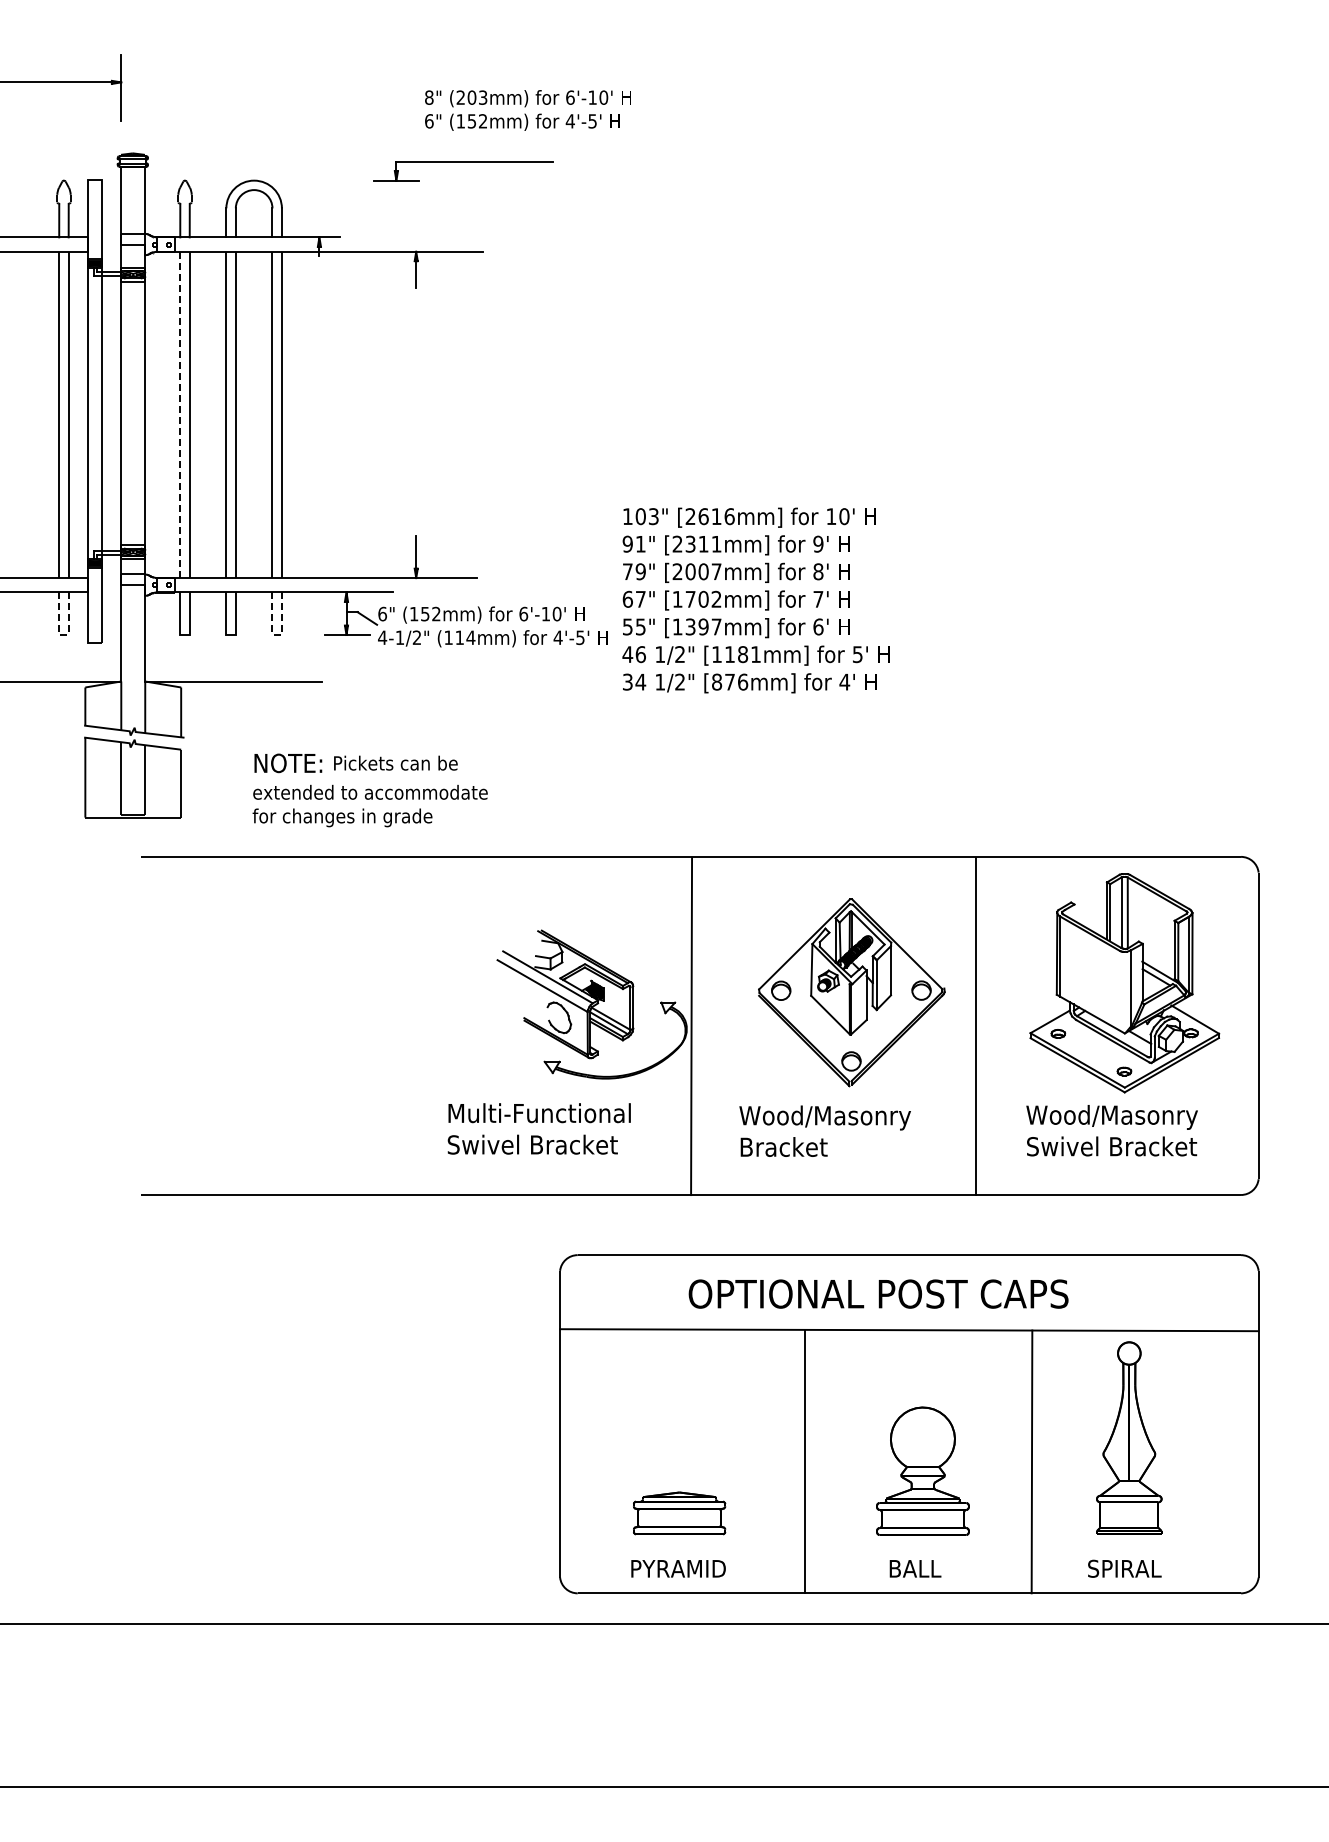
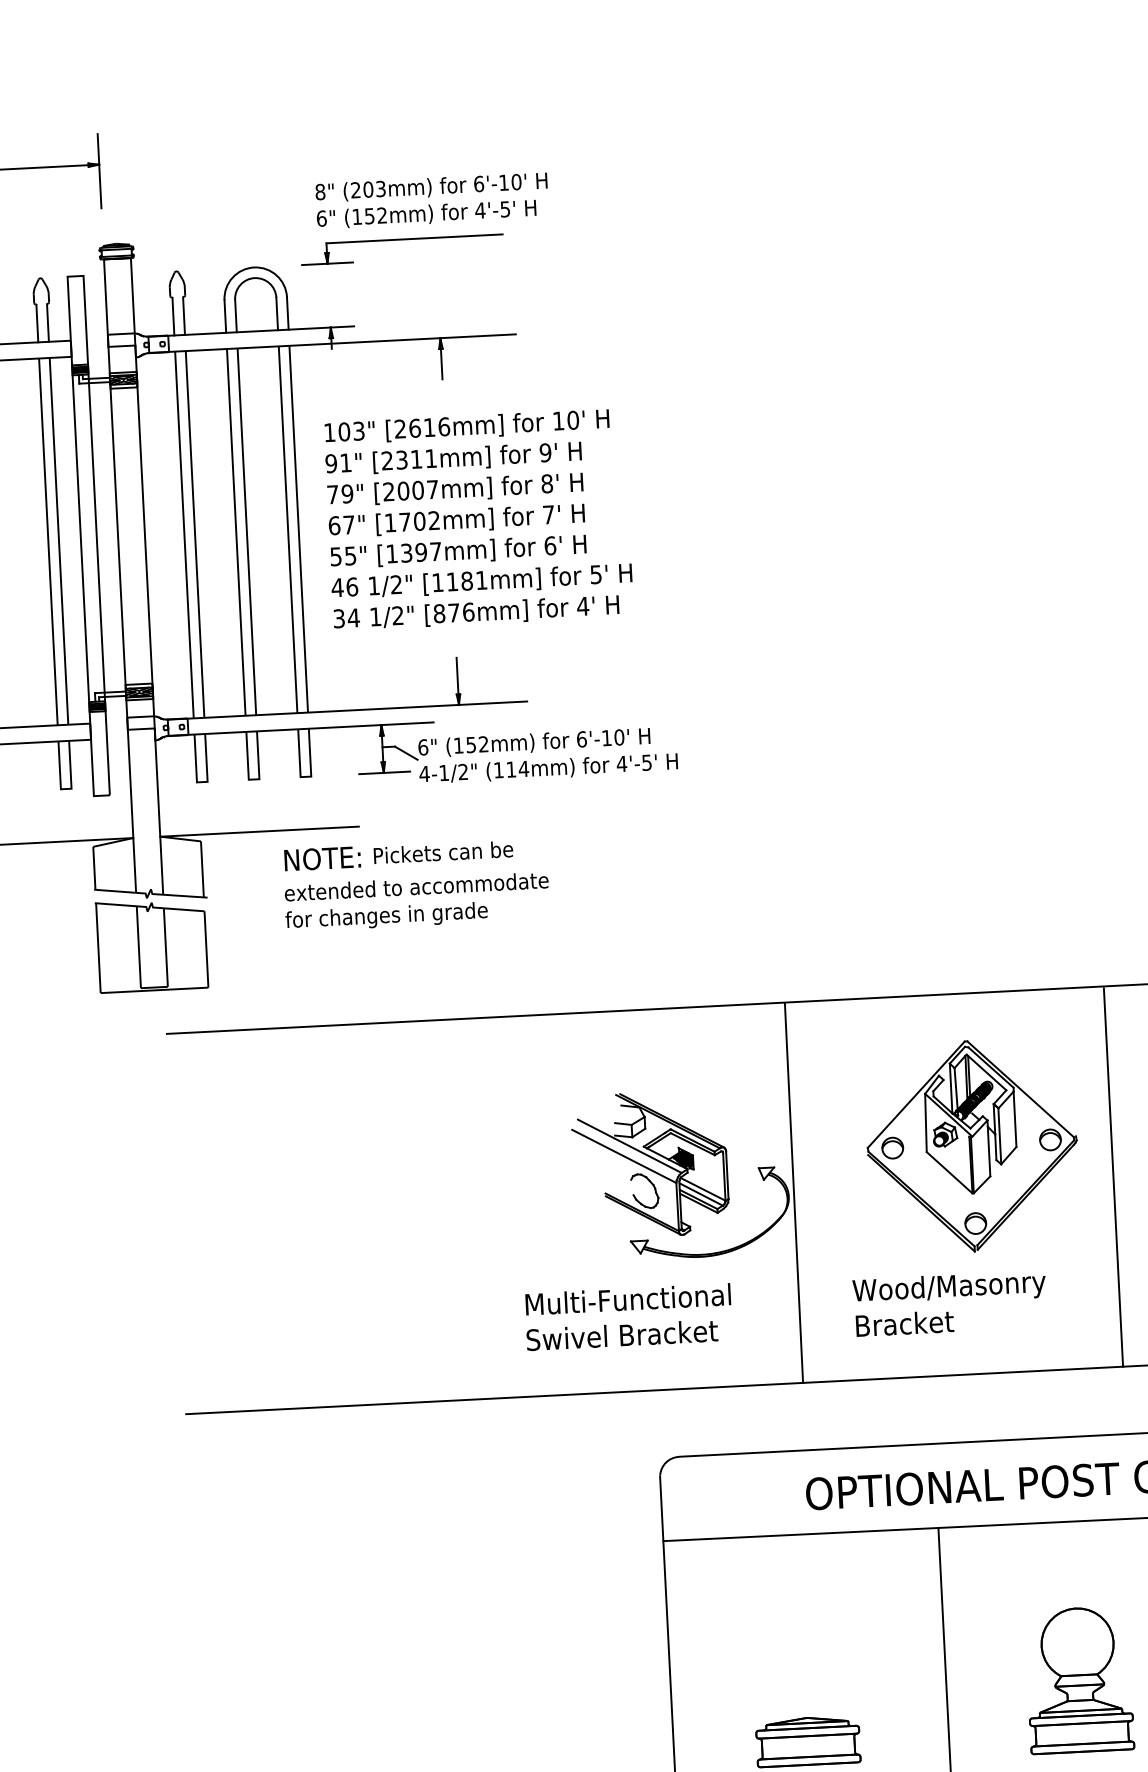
text: (527, 110) -> (431, 200), moved
part: (463, 162) -> (401, 239), moved
line: (180, 414) -> (184, 534), dashed -> solid
text: (755, 600) -> (478, 519), moved
line: (63, 634) -> (65, 788), dashed -> solid
line: (277, 634) -> (306, 776), dashed -> solid
text: (369, 790) -> (415, 884), moved

